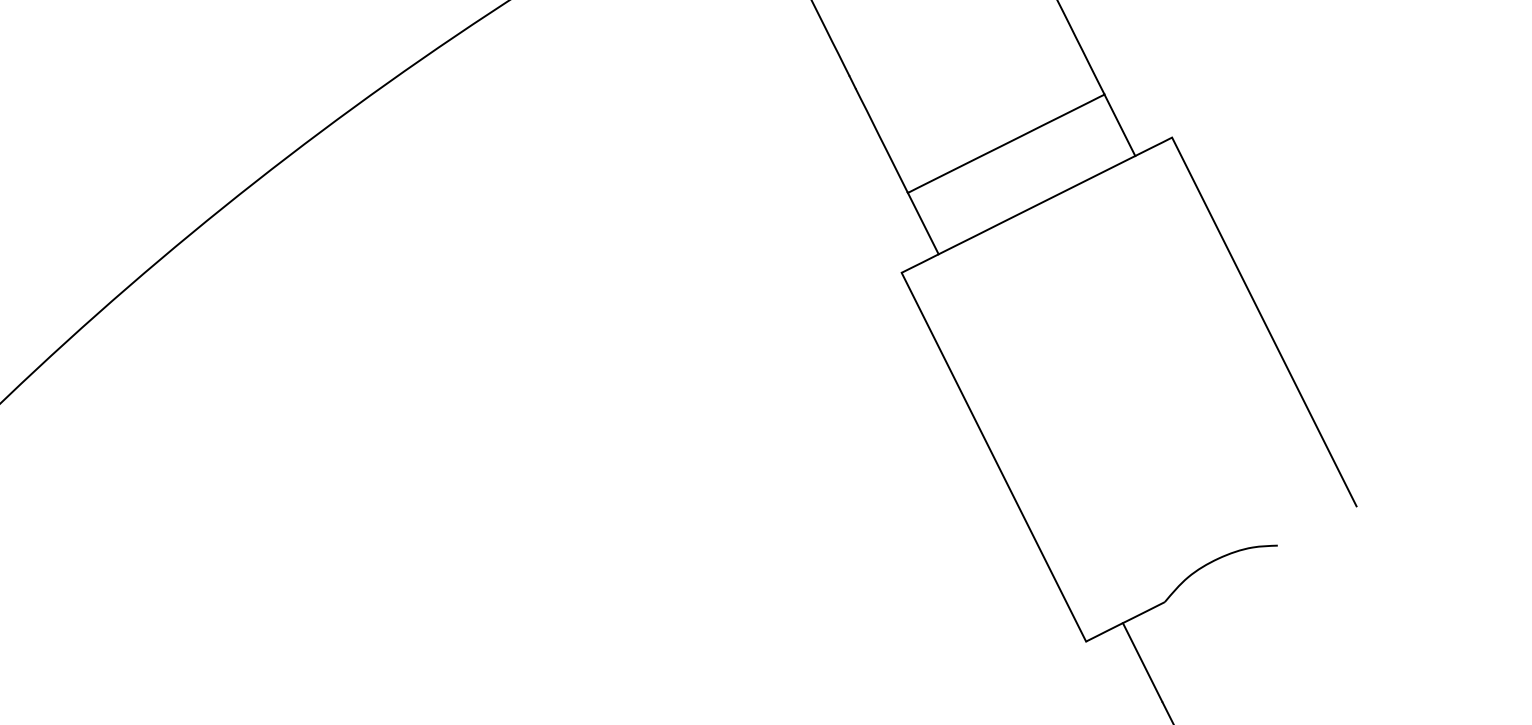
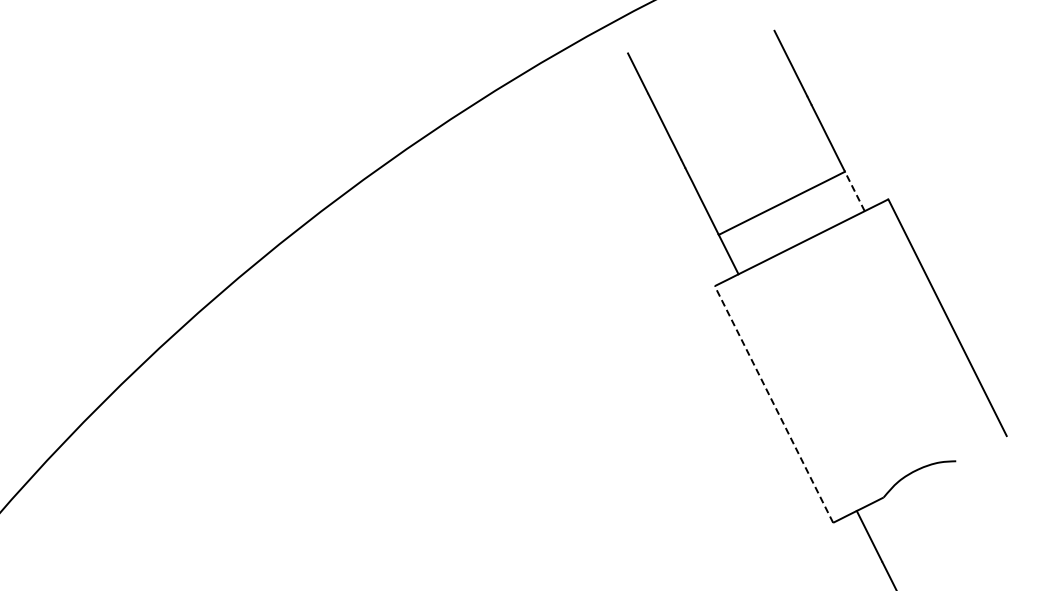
line: (1119, 125) -> (854, 191), solid -> dashed
line: (993, 457) -> (773, 404), solid -> dashed

